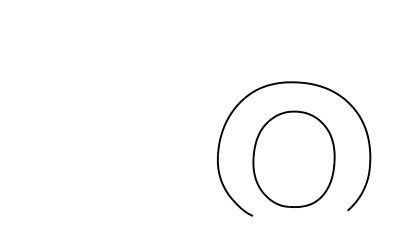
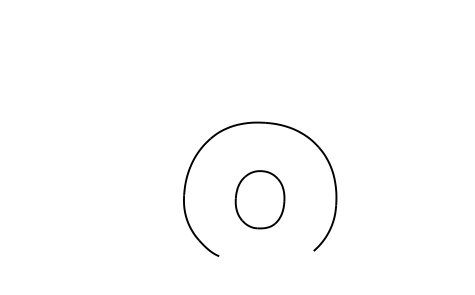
part: (293, 159) -> (259, 199), size x0.6

